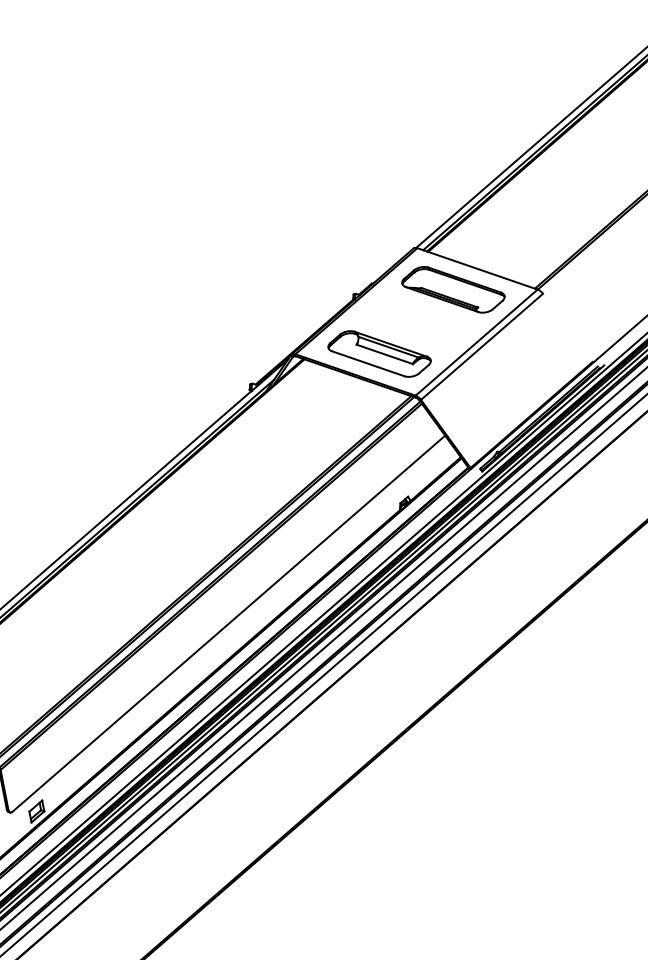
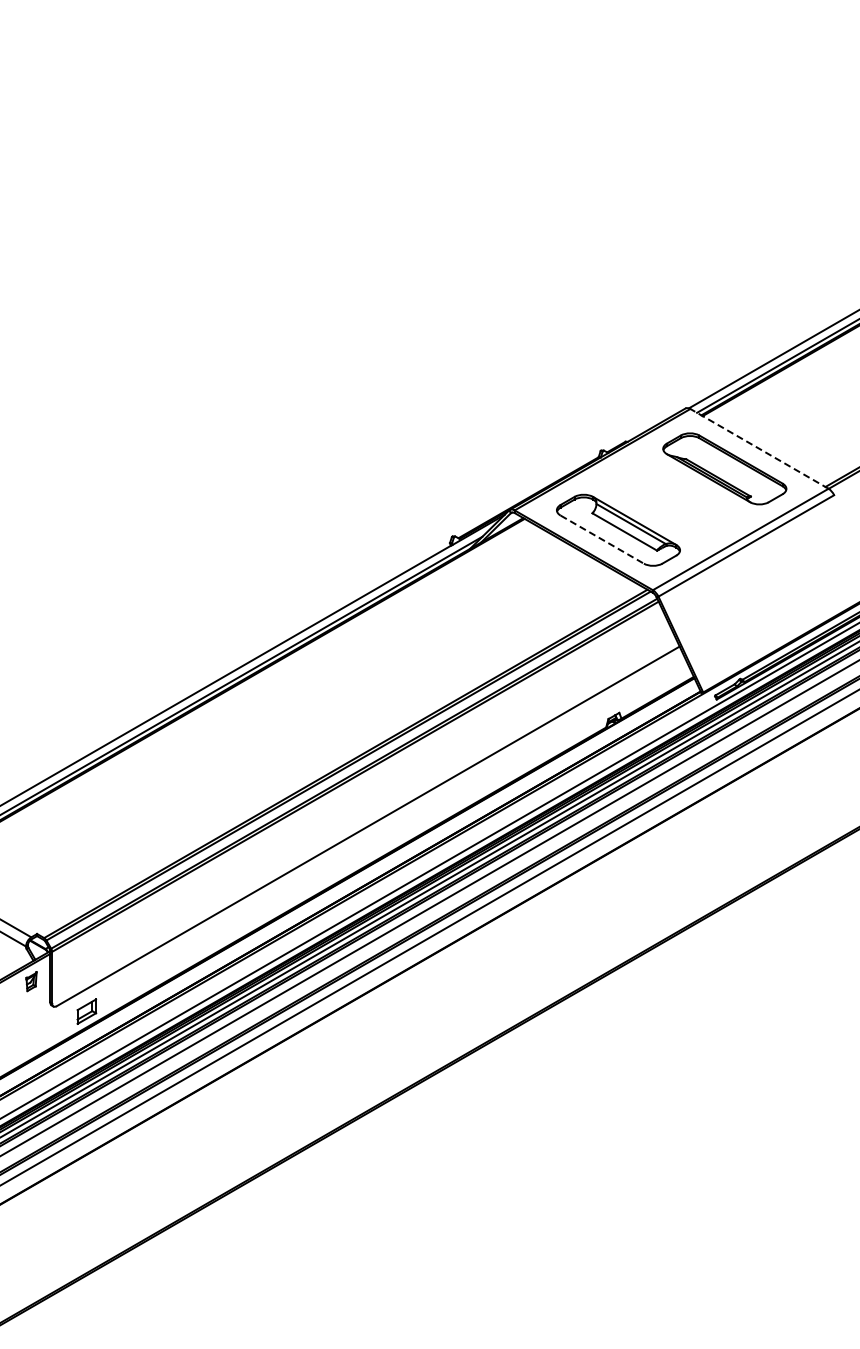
line: (477, 268) -> (759, 448), solid -> dashed
line: (368, 363) -> (602, 539), solid -> dashed

